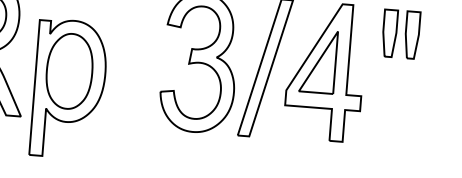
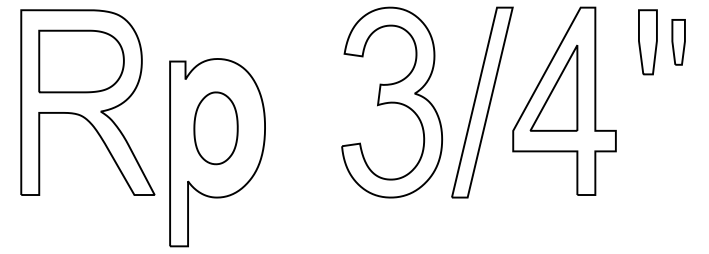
part: (412, 35) -> (678, 42), size x0.7
part: (69, 71) -> (215, 128), size x0.7

